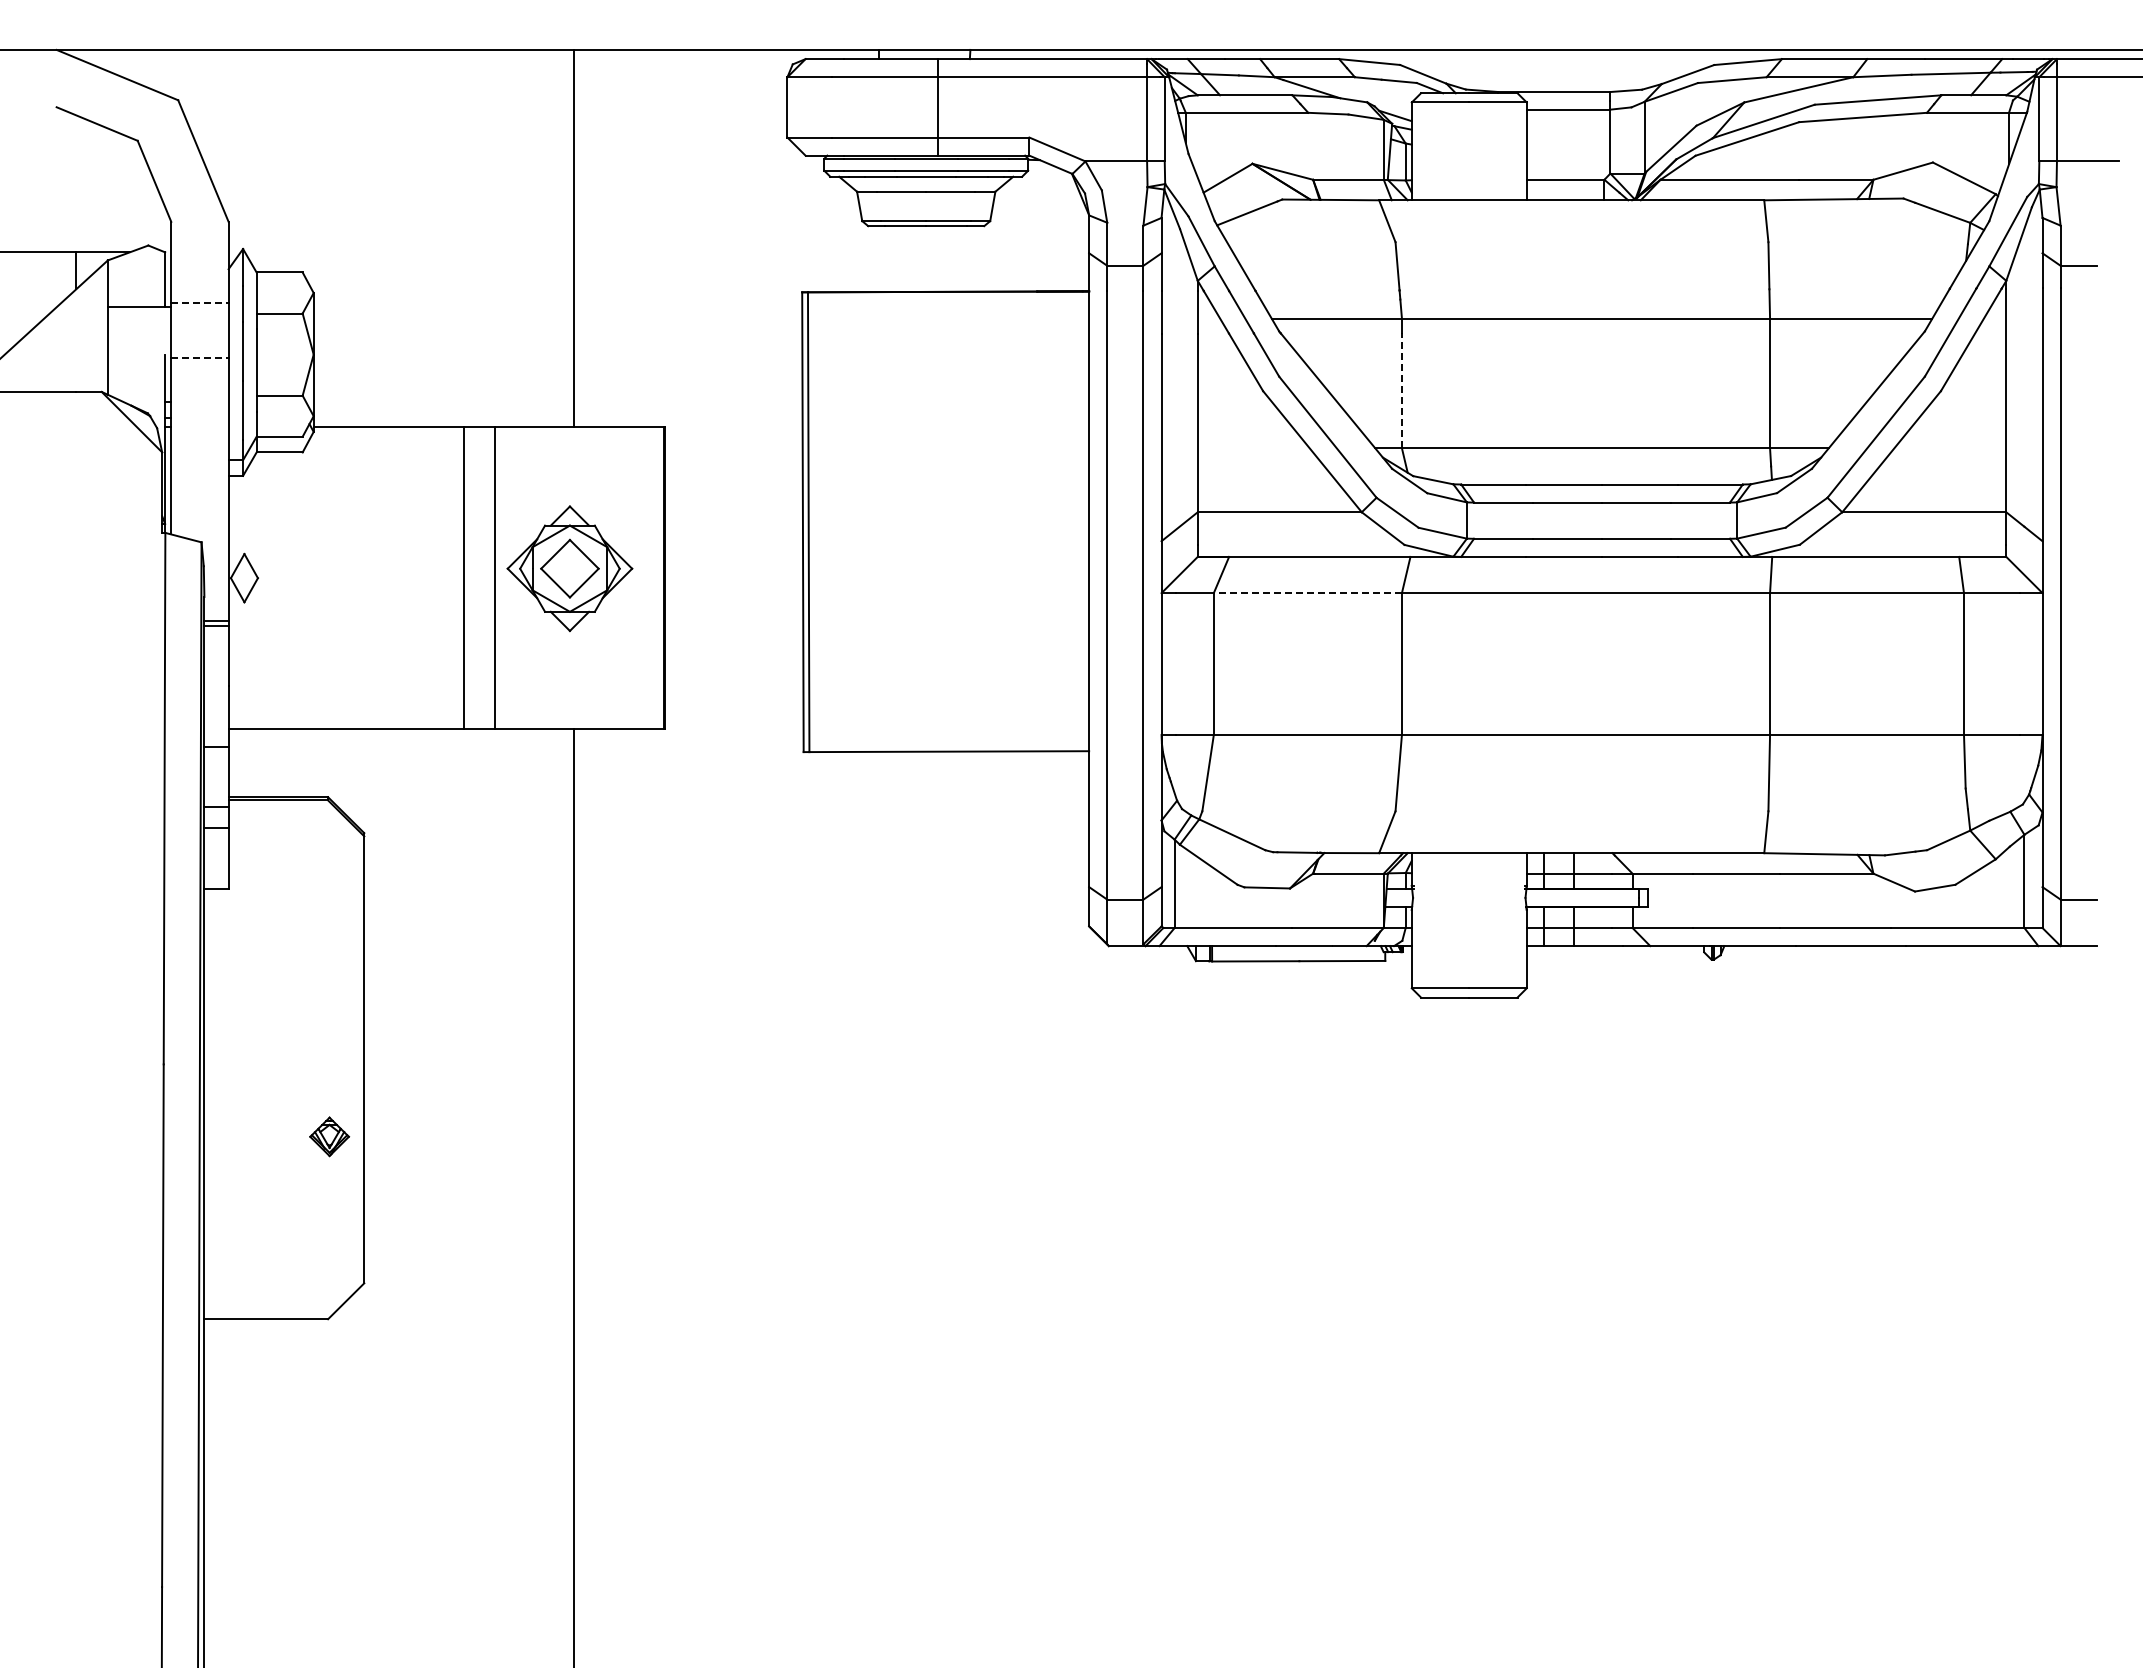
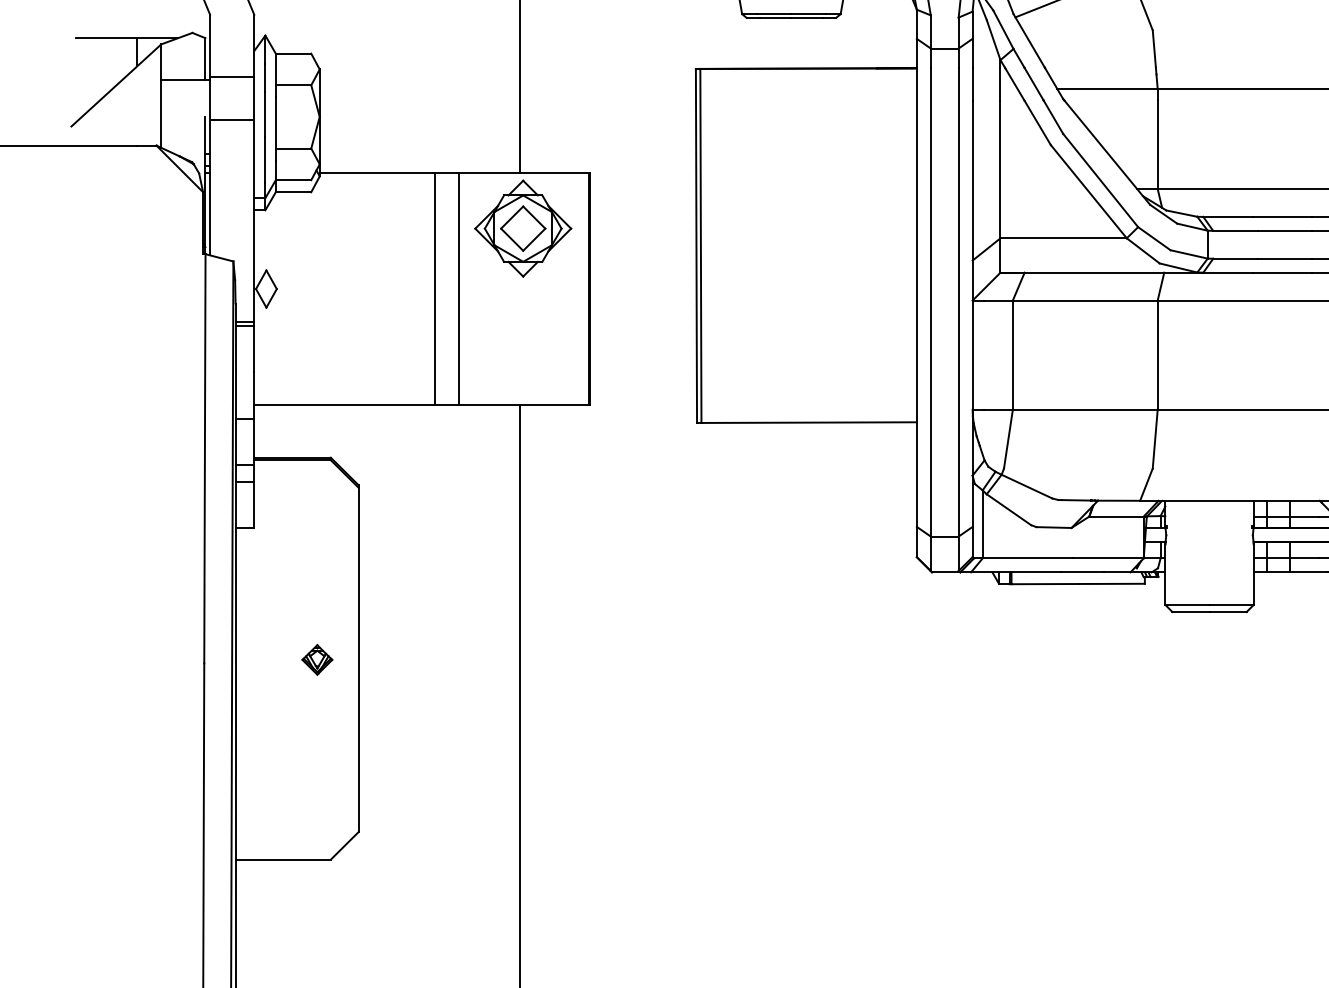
line: (199, 303) -> (231, 77), dashed -> solid
line: (199, 358) -> (231, 119), dashed -> solid
line: (1401, 390) -> (1157, 144), dashed -> solid
part: (569, 568) -> (522, 228), moved
line: (1307, 593) -> (1084, 300), dashed -> solid
part: (329, 1136) -> (317, 659), moved

